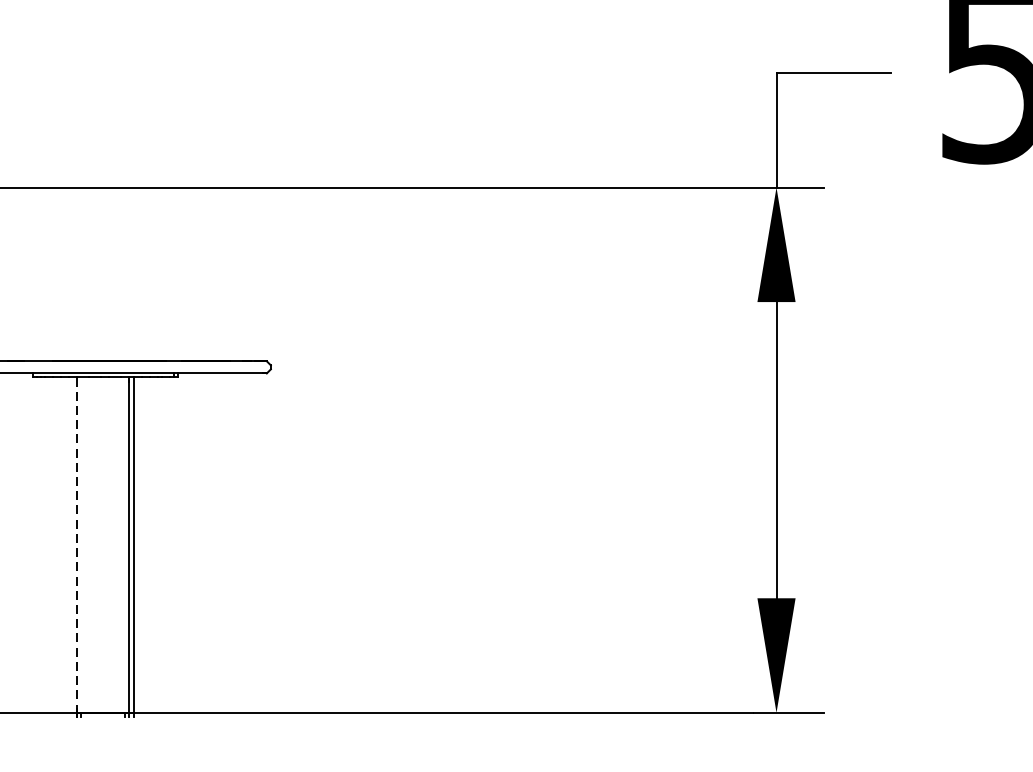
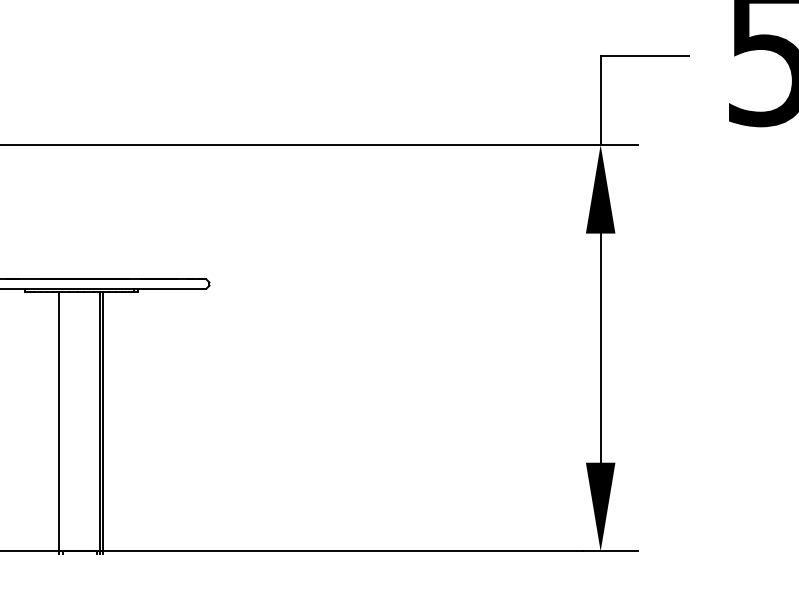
line: (77, 544) -> (59, 421), dashed -> solid

